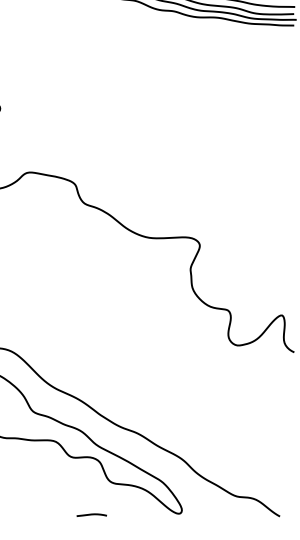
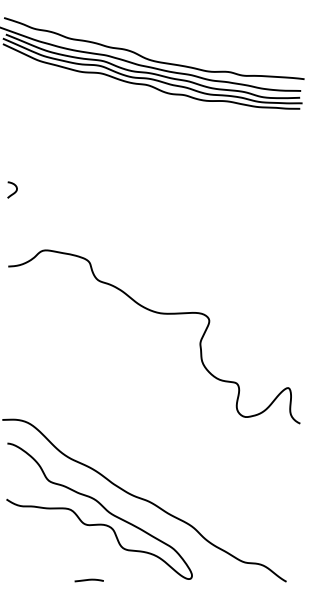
curve: (91, 515) -> (88, 580), moved

